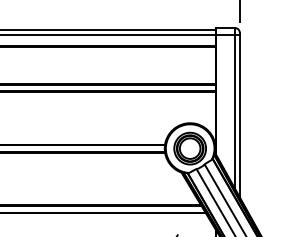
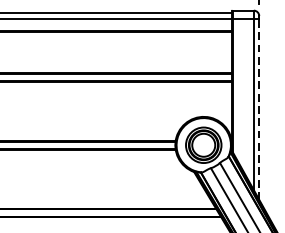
line: (239, 115) -> (258, 108), solid -> dashed

